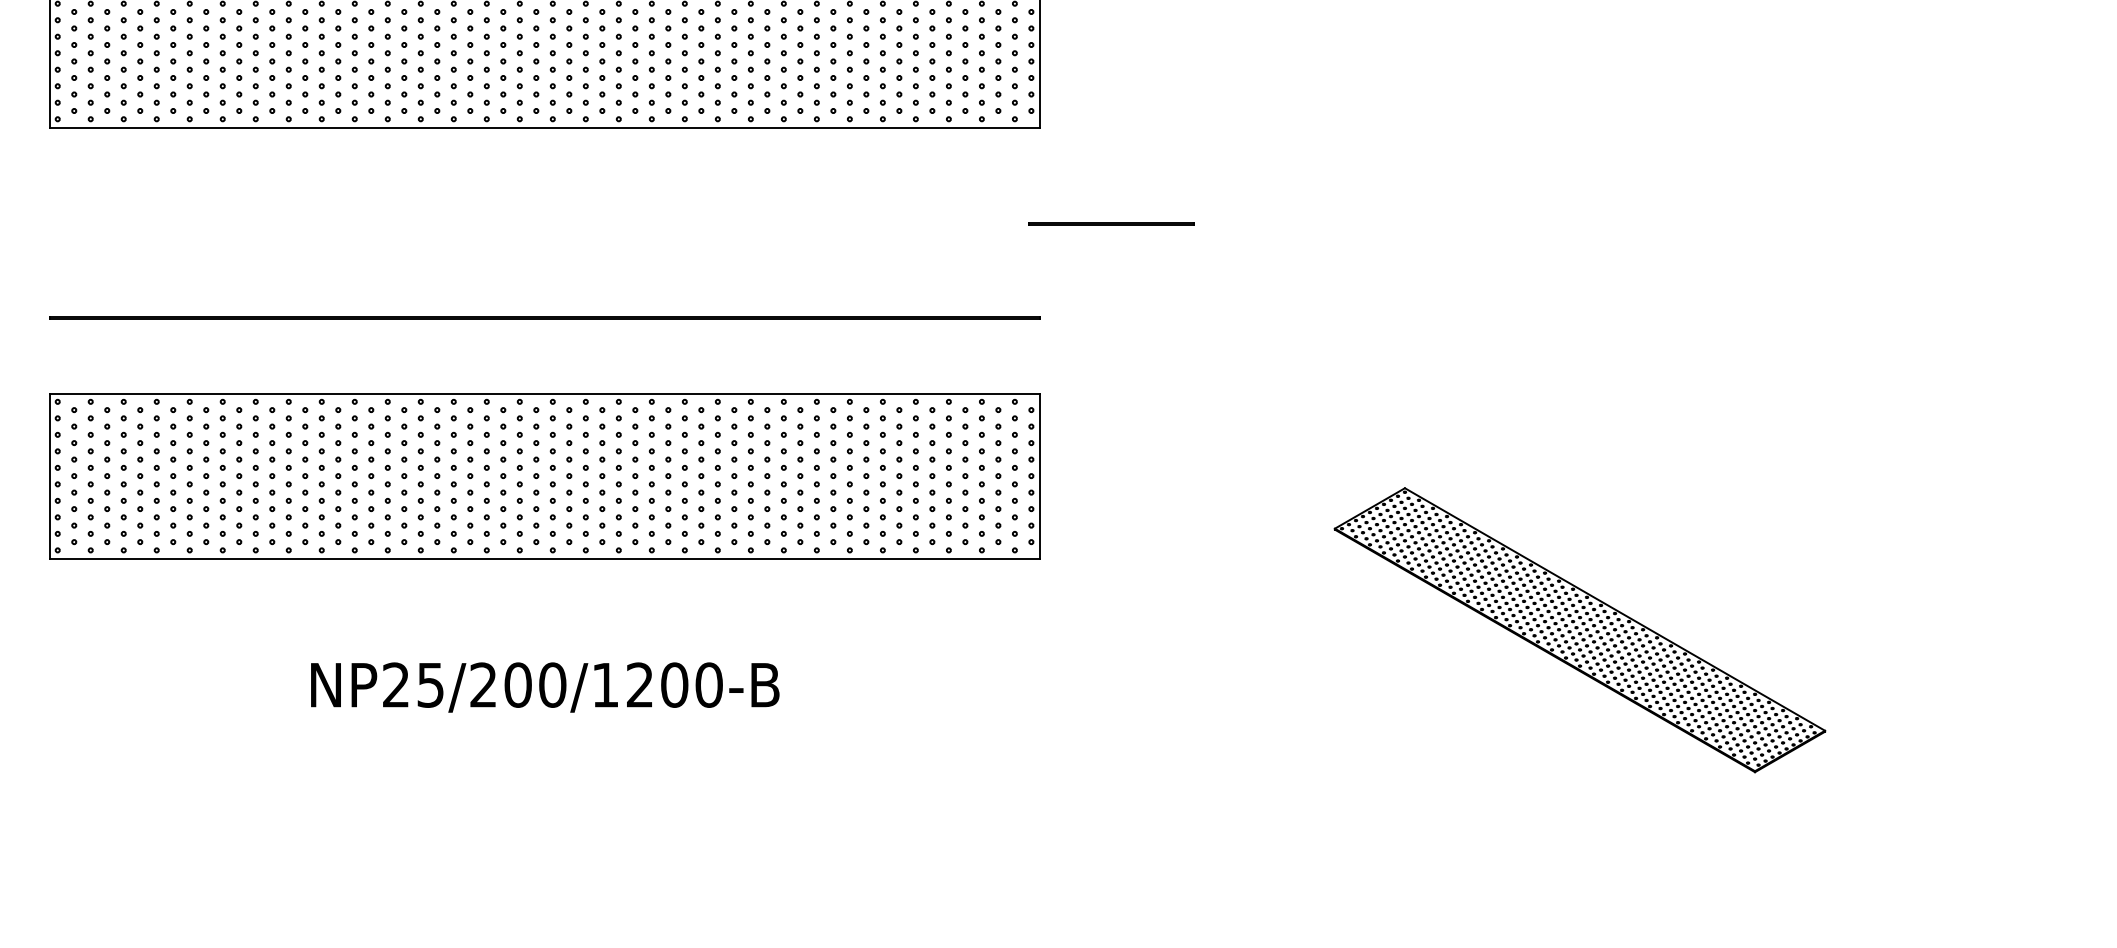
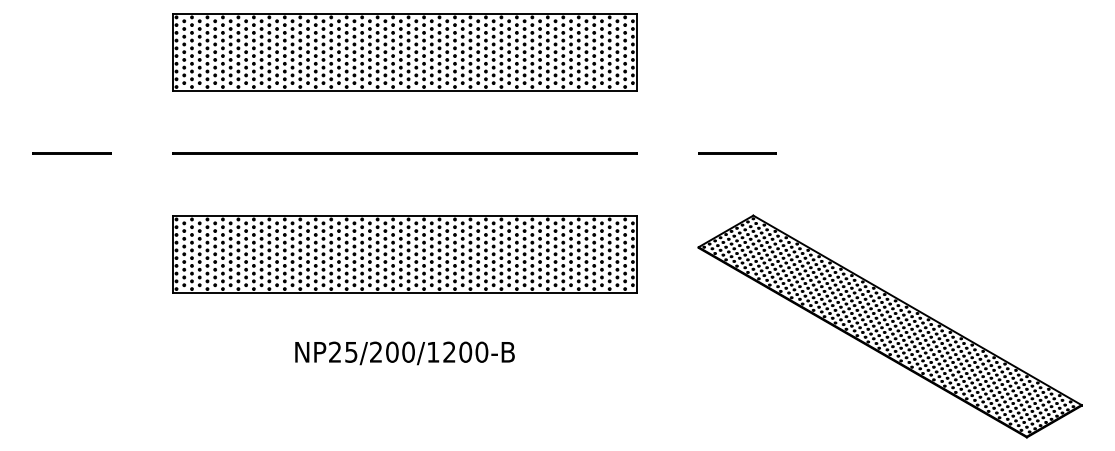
line: (1111, 224) -> (737, 153), moved
line: (544, 318) -> (404, 153), moved
part: (1578, 630) -> (889, 326), size x1.67

